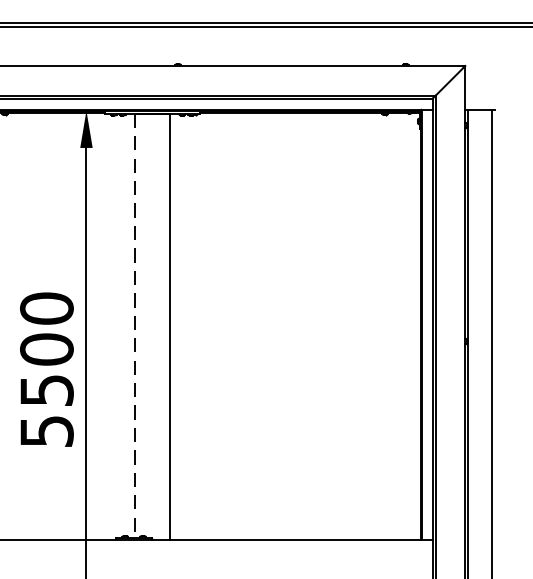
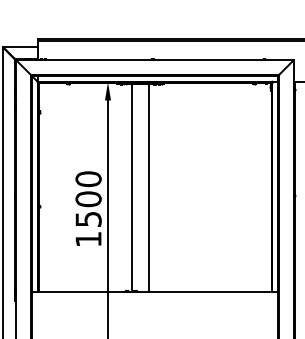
line: (134, 325) -> (131, 187), dashed -> solid
text: (46, 431) -> (88, 239), 5500 -> 1500

